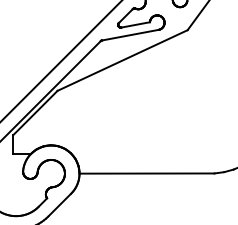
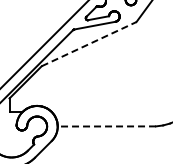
line: (123, 59) -> (89, 43), solid -> dashed
line: (146, 173) -> (106, 126), solid -> dashed

